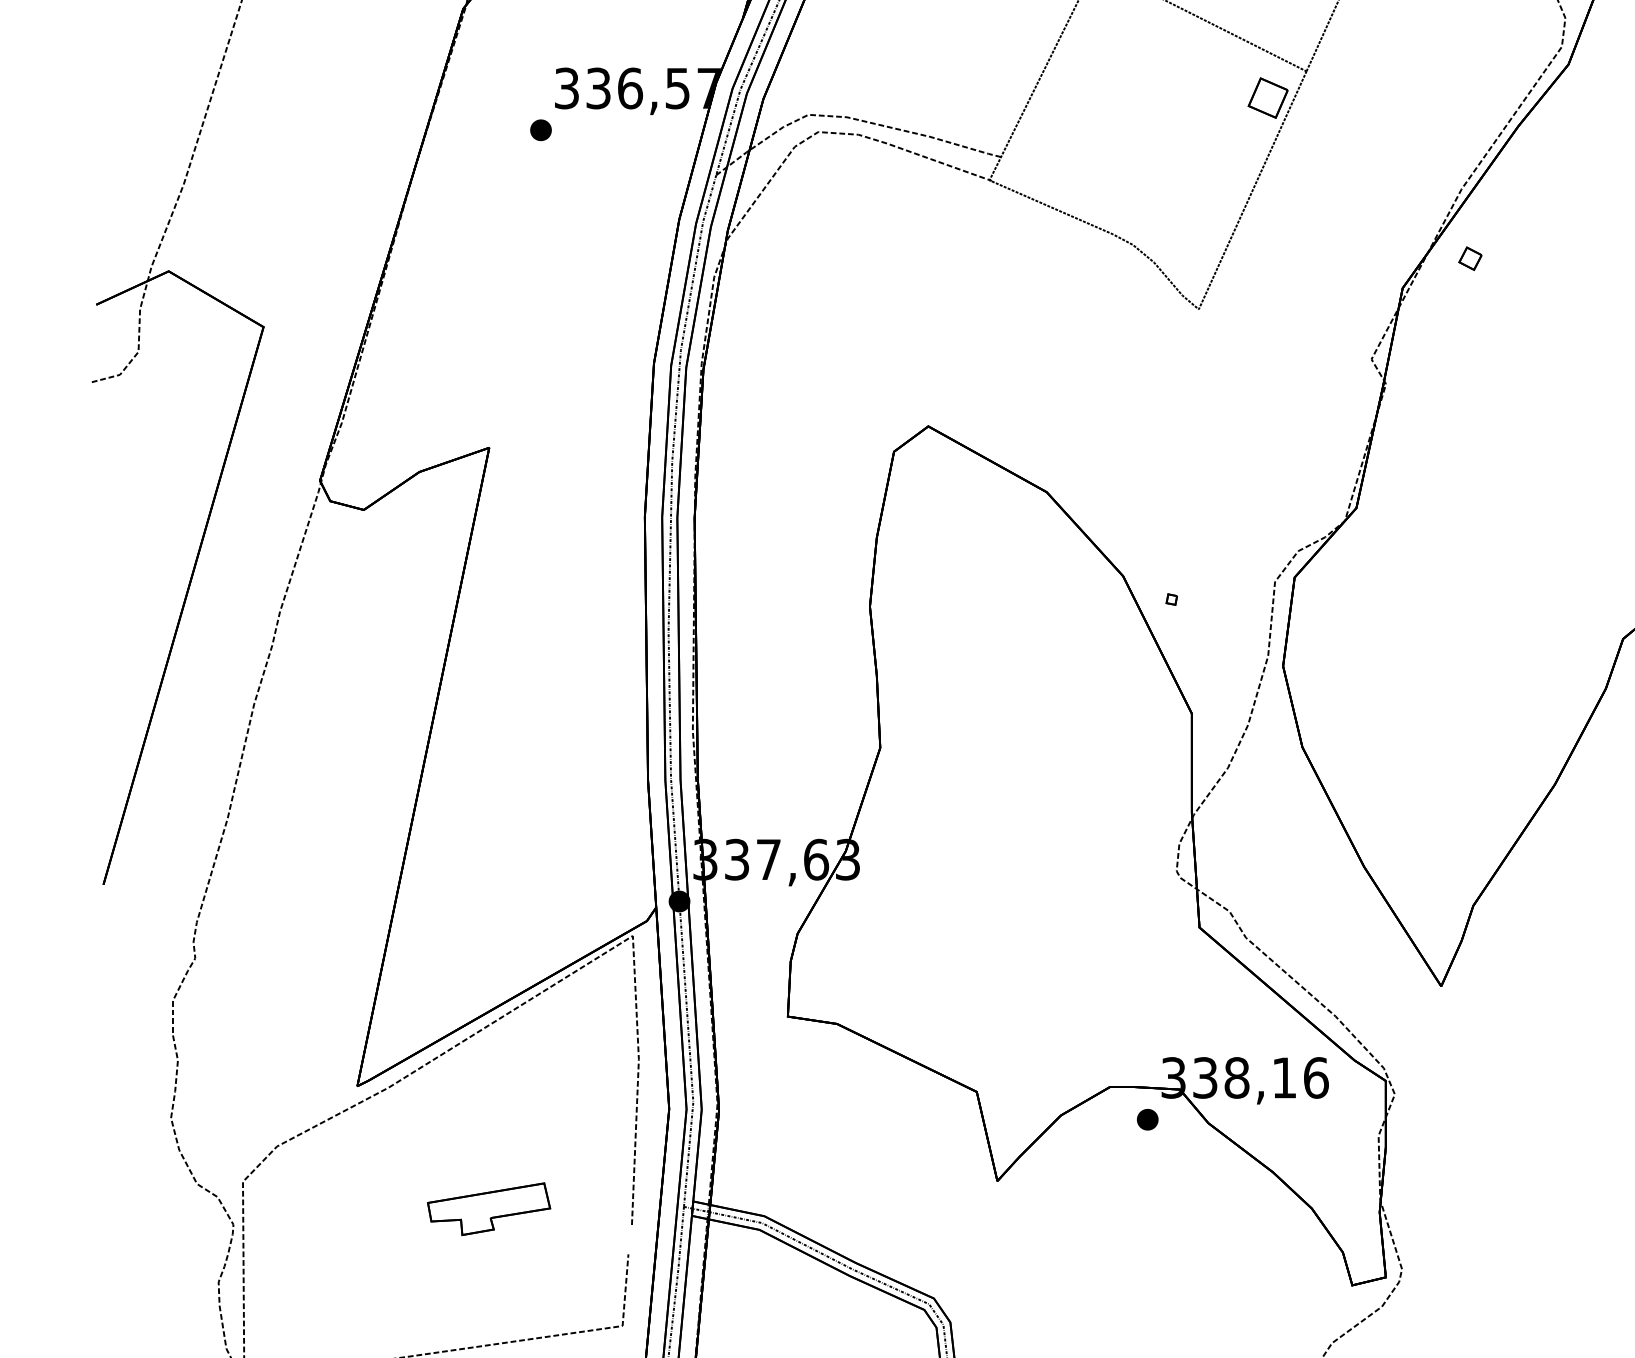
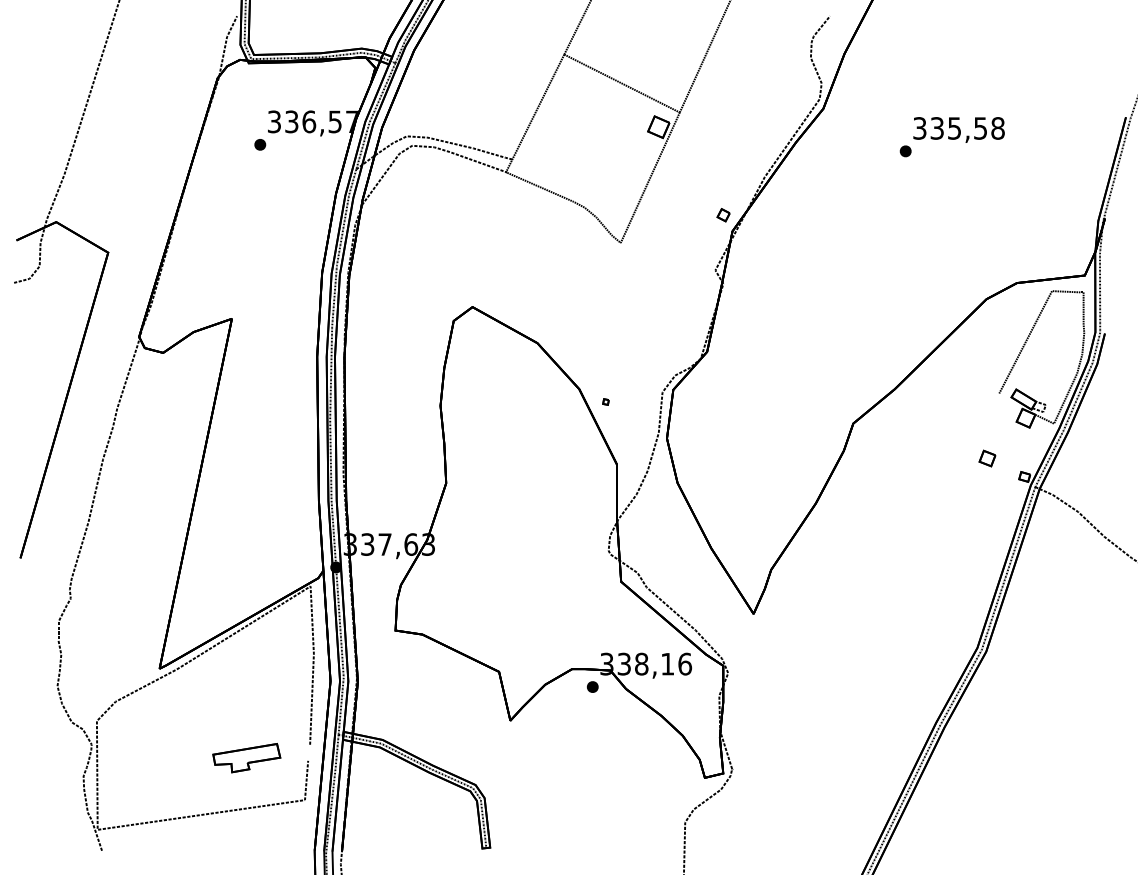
part: (1470, 259) -> (723, 215), moved
part: (488, 1209) -> (246, 758), moved

